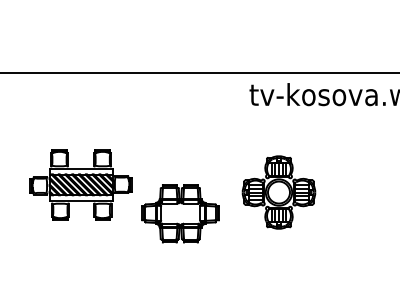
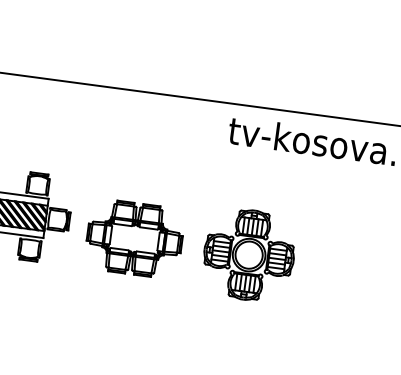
part: (180, 213) -> (134, 238), moved

